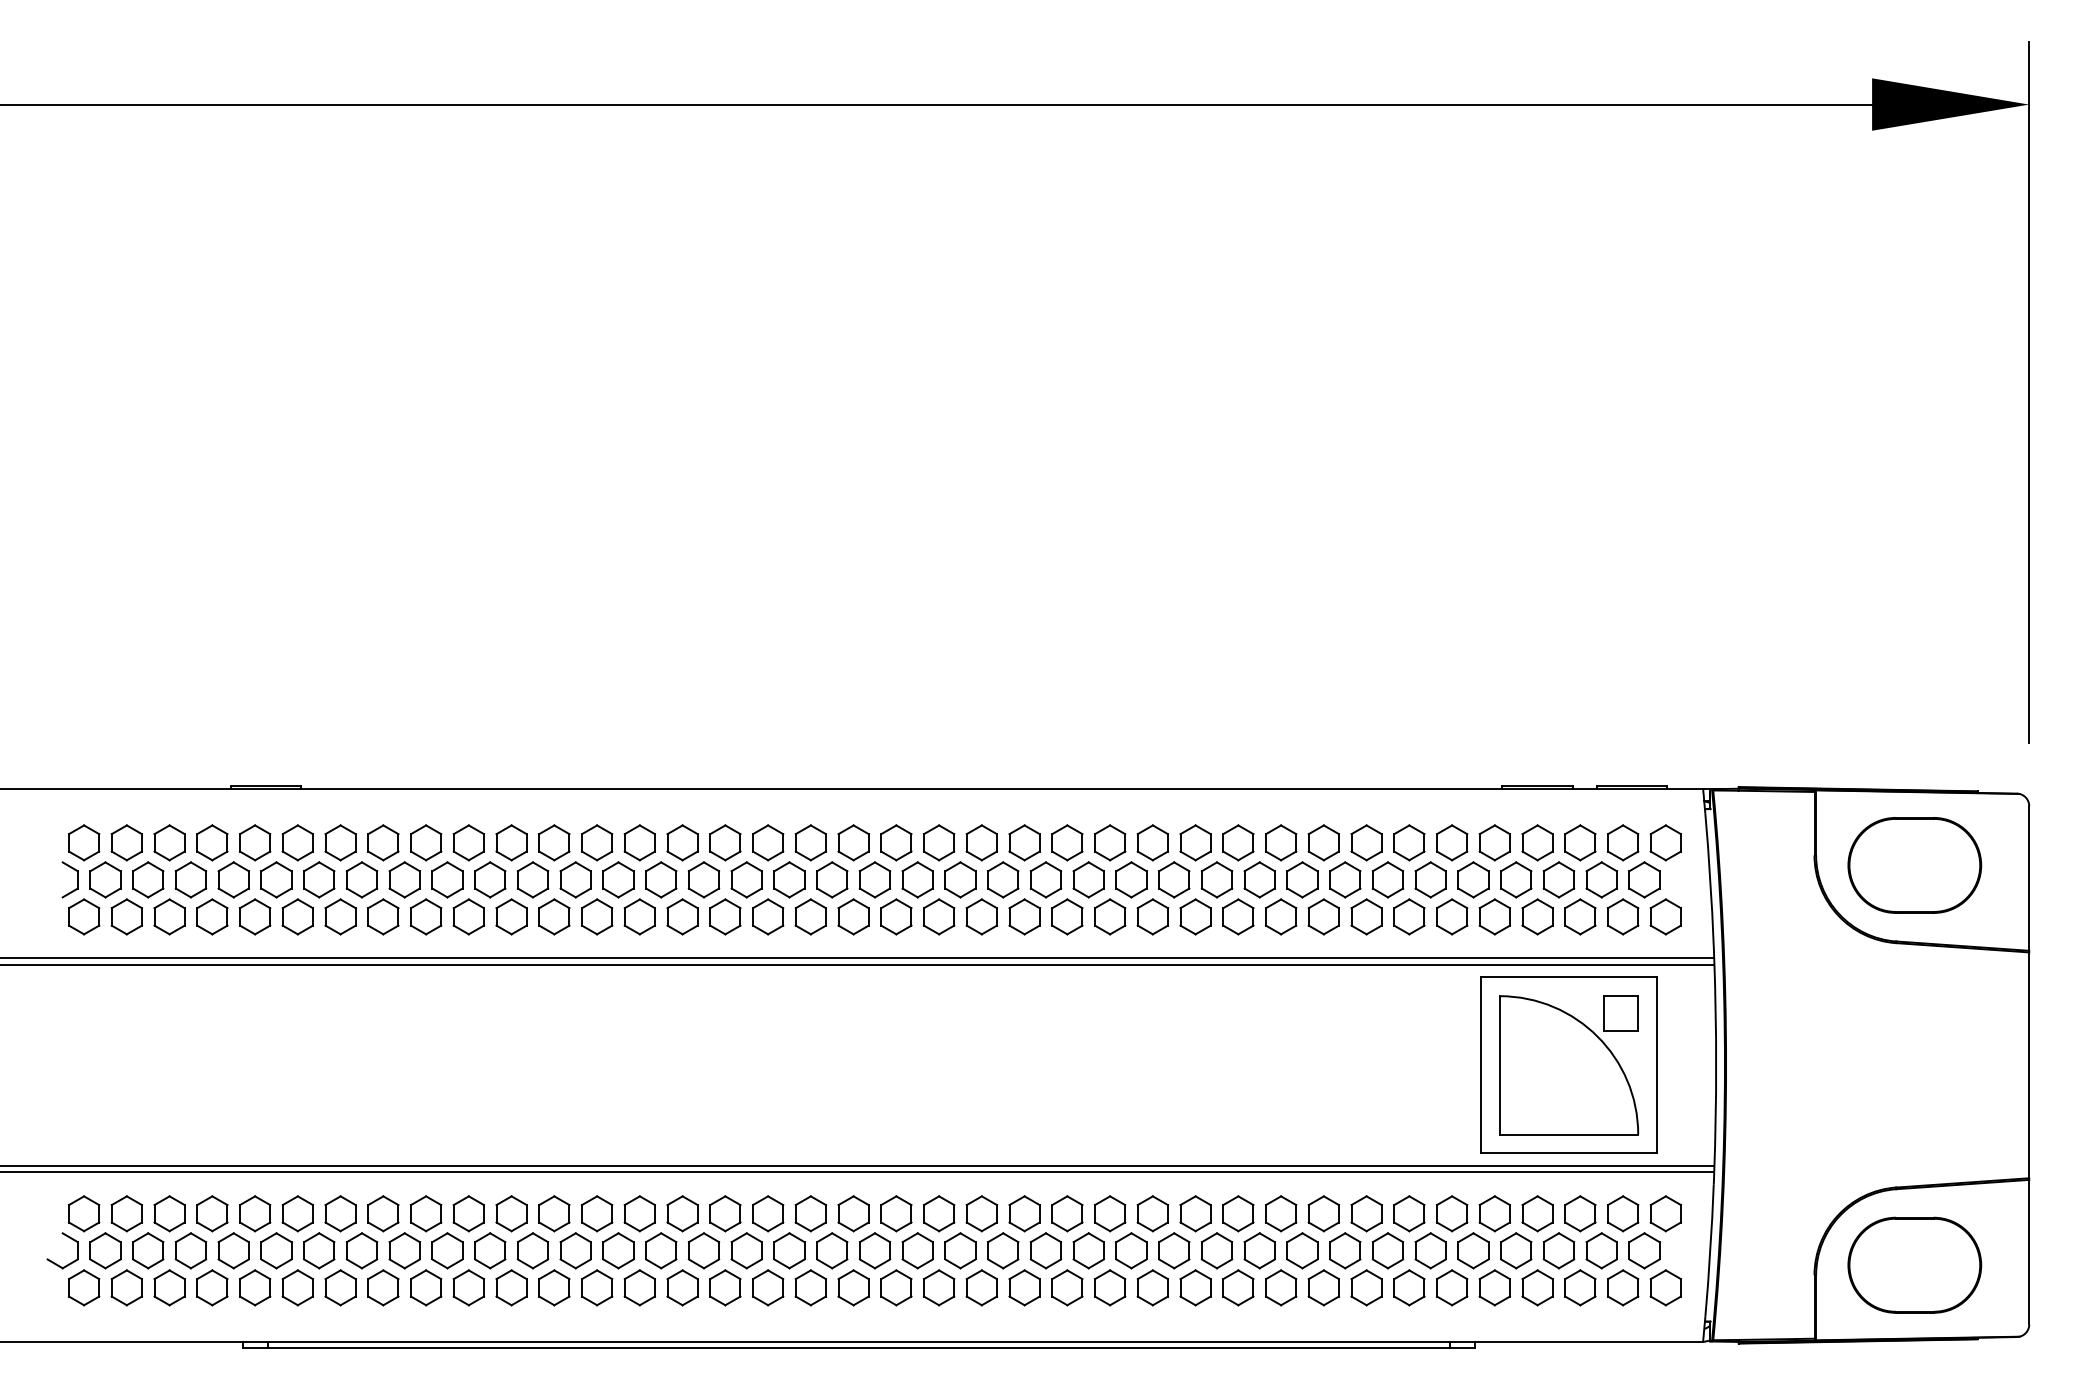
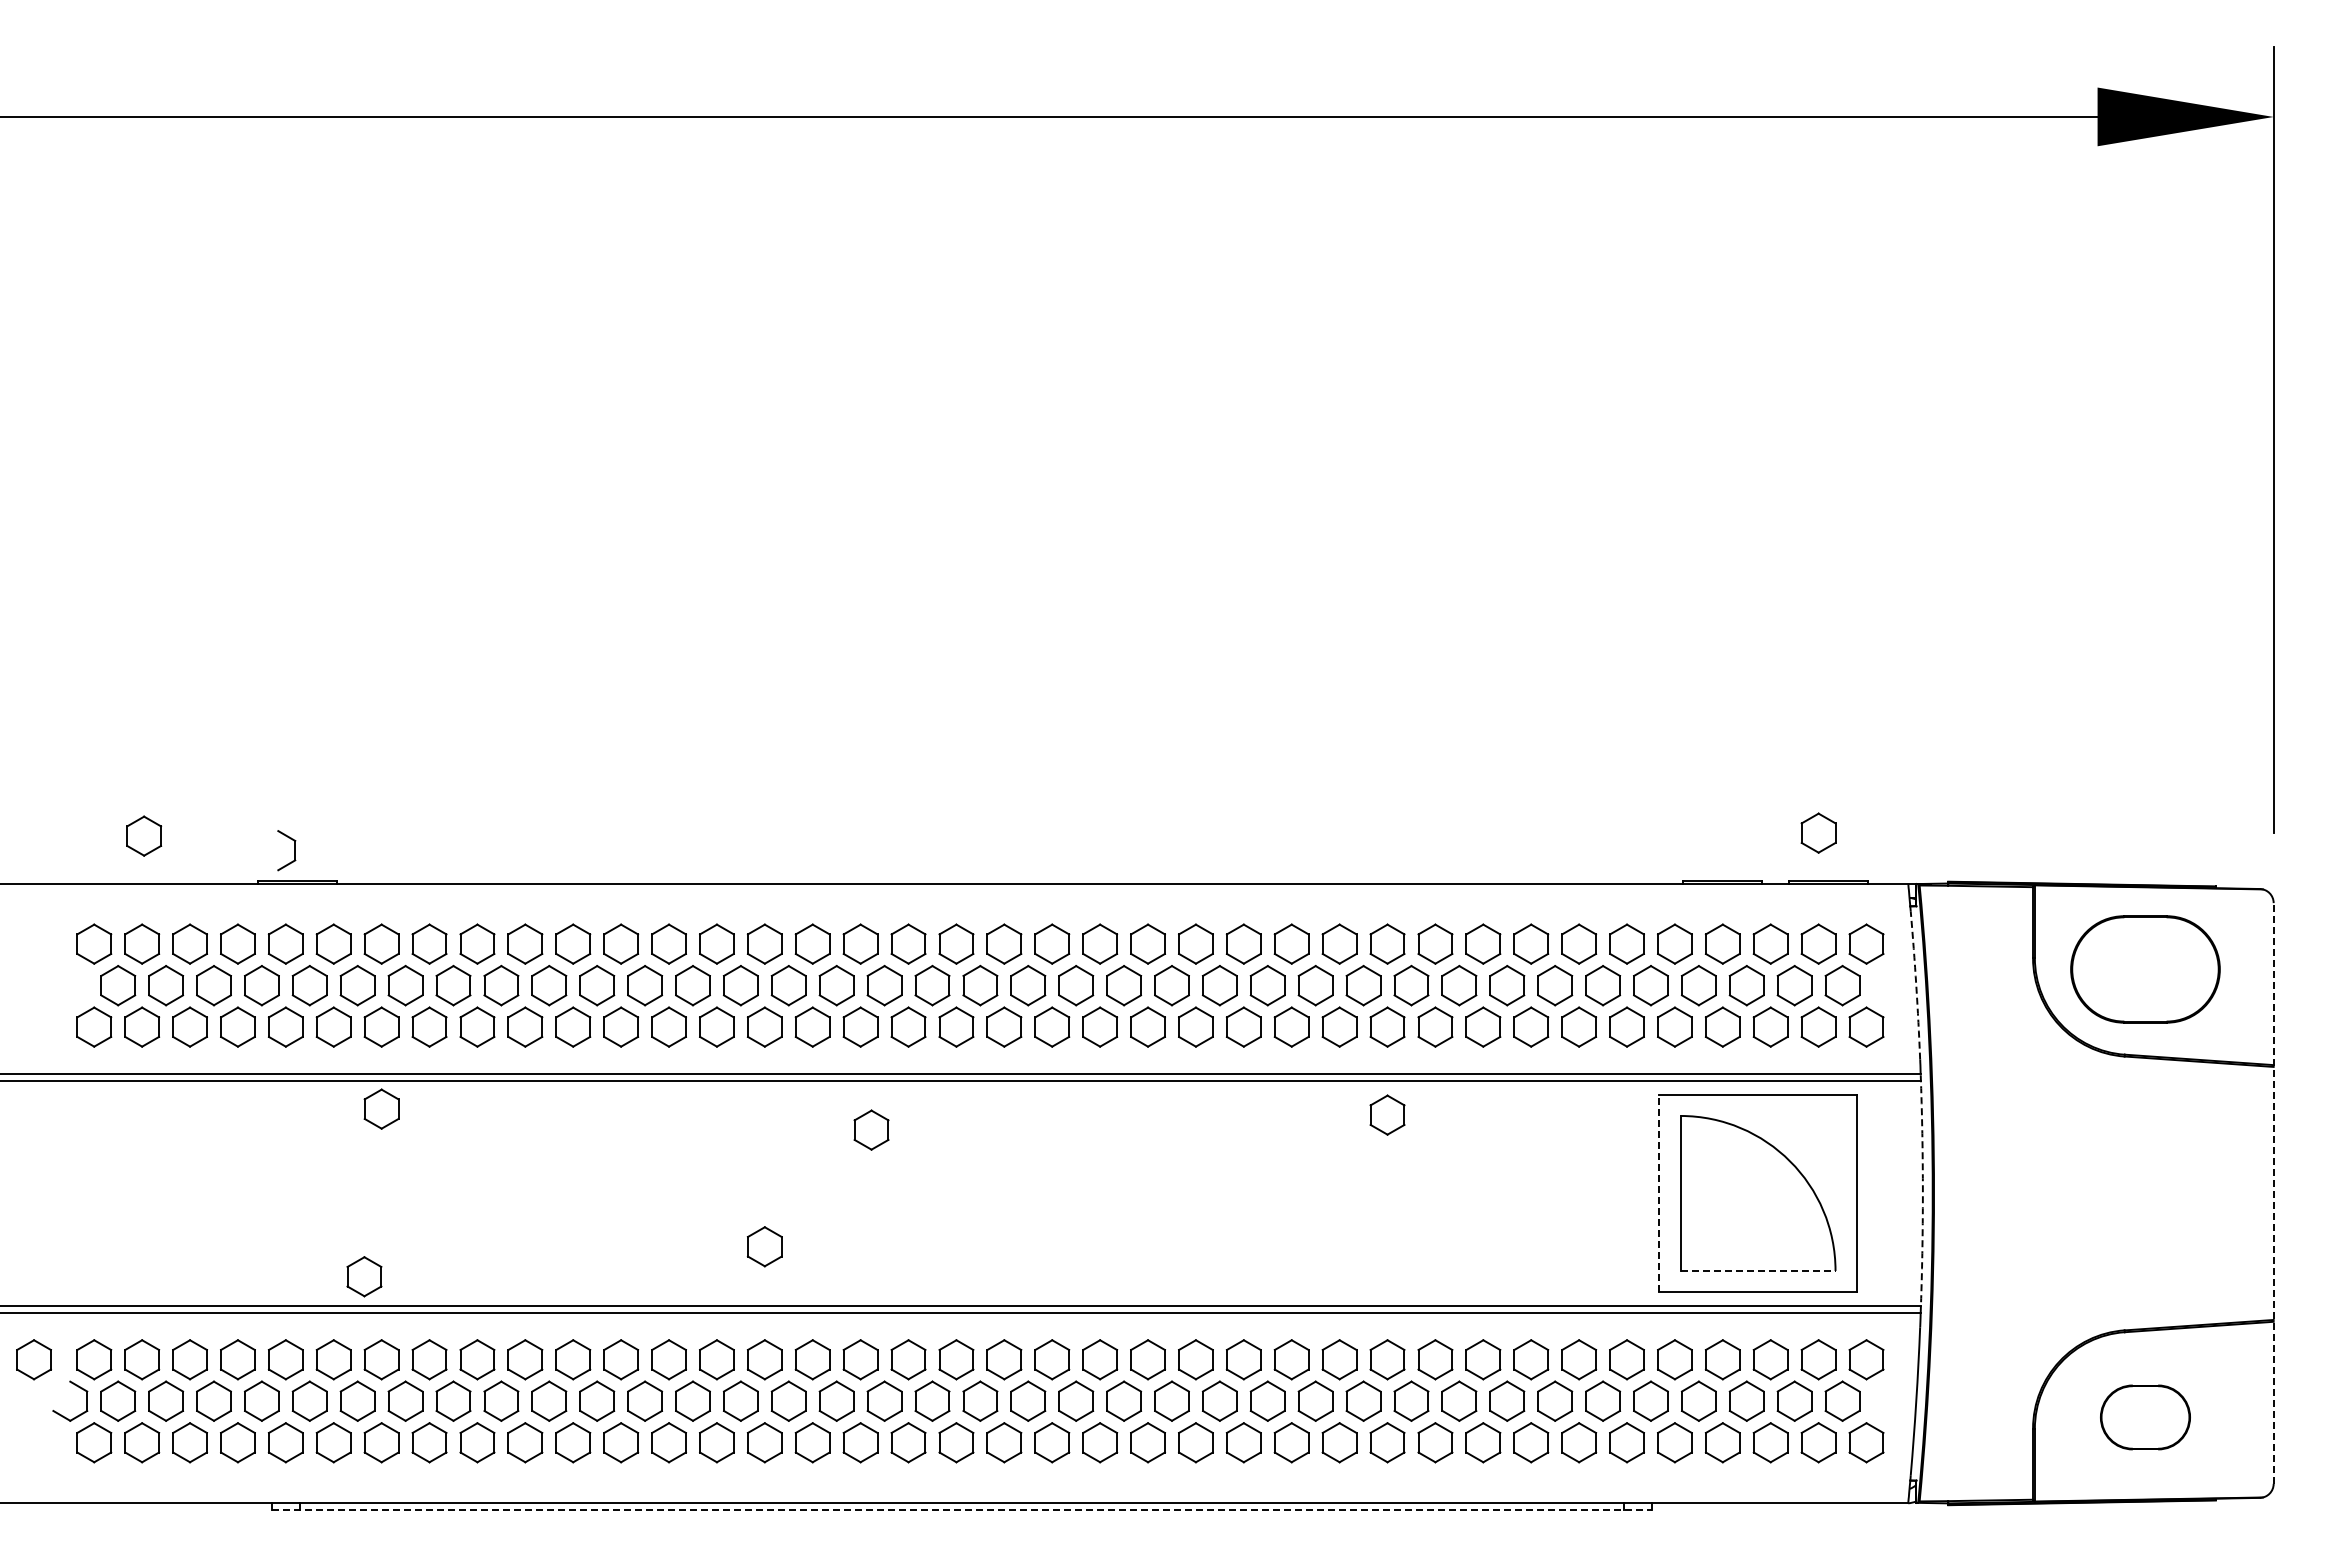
part: (1623, 743) -> (1818, 832), added
part: (128, 745) -> (144, 835), added
part: (77, 879) -> (294, 850), moved
arc: (1710, 879) -> (1916, 985), solid -> dashed
part: (340, 989) -> (381, 1108), added
part: (1238, 994) -> (1387, 1114), added
part: (777, 1008) -> (871, 1129), added
part: (1621, 1013) -> (1816, 1135), removed
line: (2029, 1064) -> (2273, 1192), solid -> dashed
line: (1481, 1065) -> (1659, 1193), solid -> dashed
arc: (1715, 1065) -> (1922, 1193), solid -> dashed
part: (682, 1112) -> (764, 1246), added
line: (1569, 1134) -> (1758, 1270), solid -> dashed
part: (325, 1139) -> (364, 1276), added
part: (29, 1213) -> (33, 1359), added
part: (1914, 1265) -> (2145, 1417), size x0.6
line: (859, 1348) -> (962, 1510), solid -> dashed

